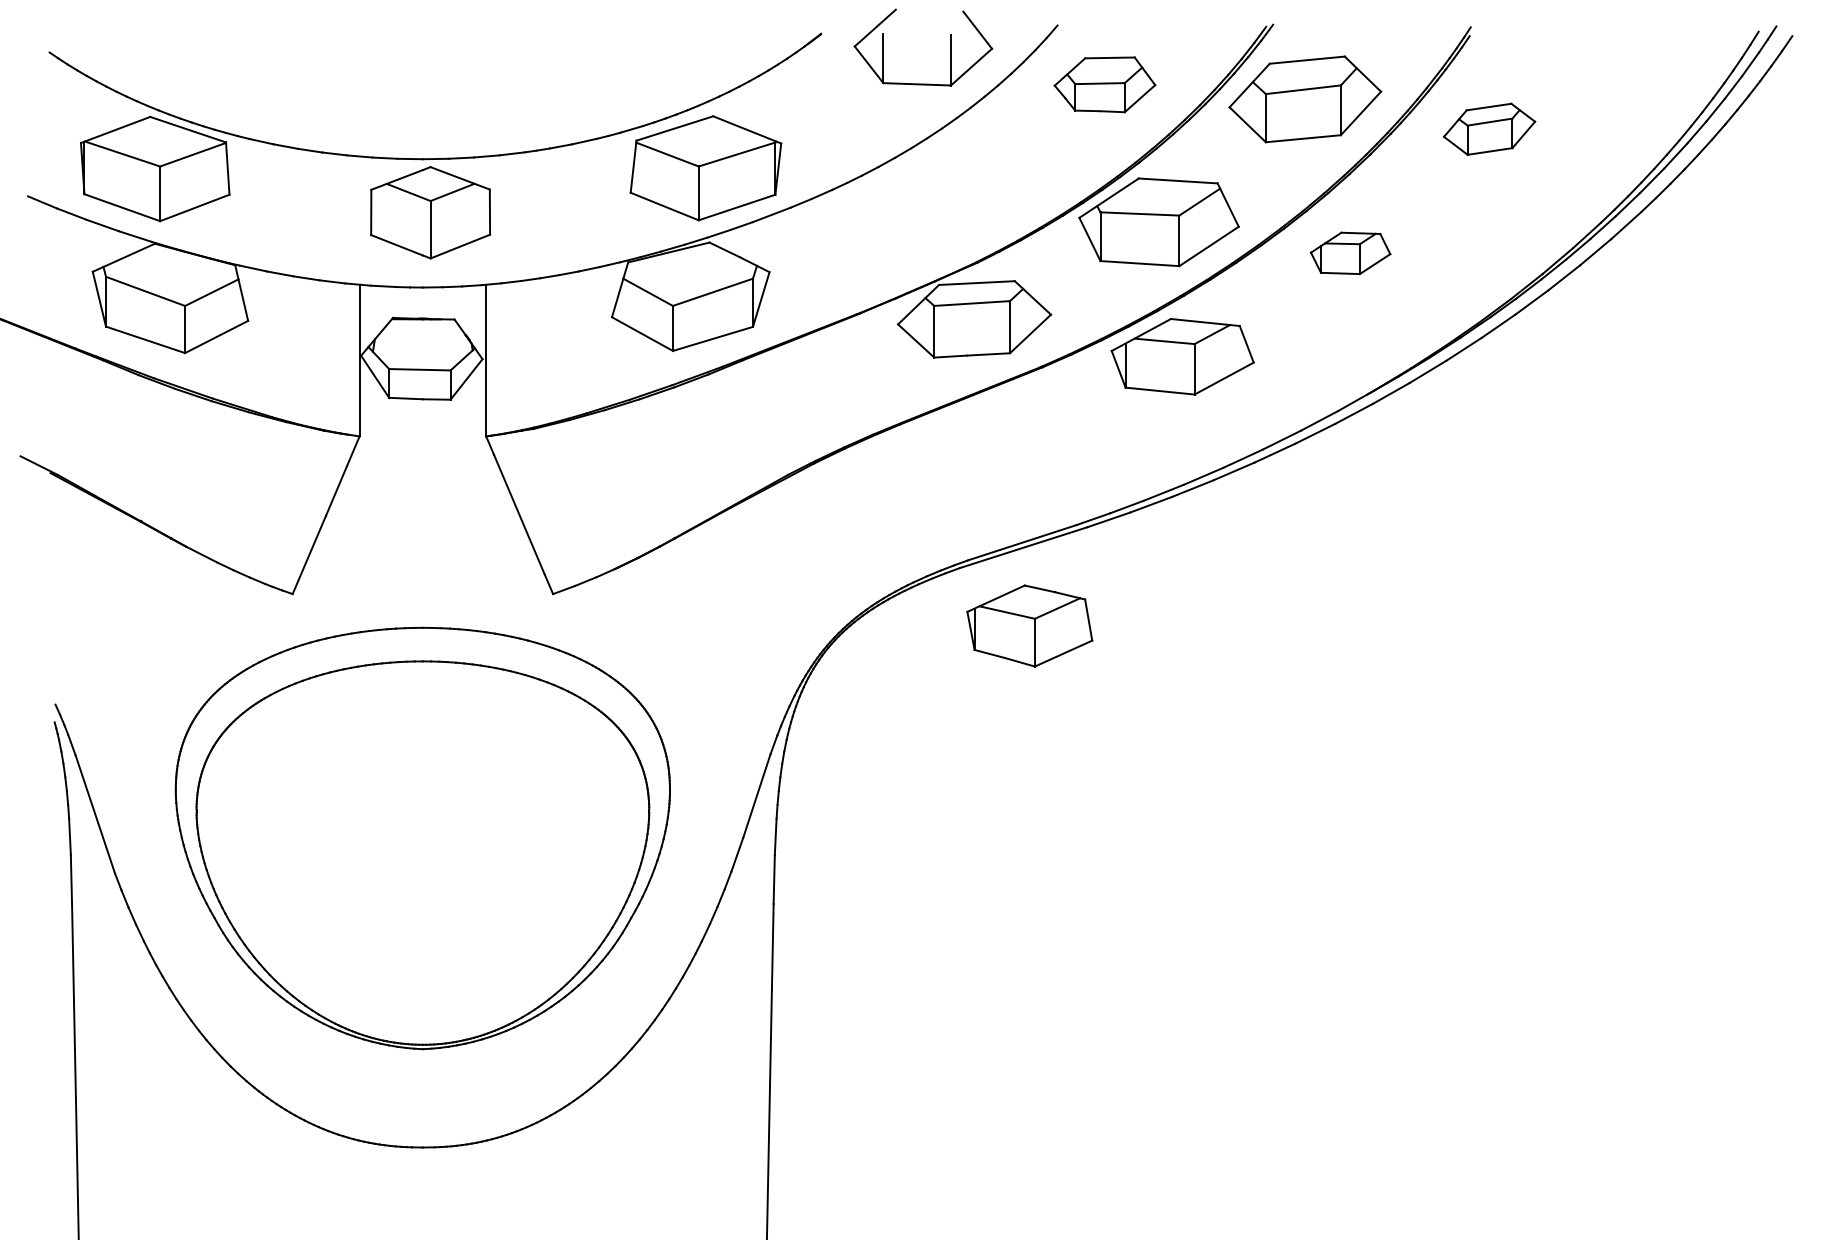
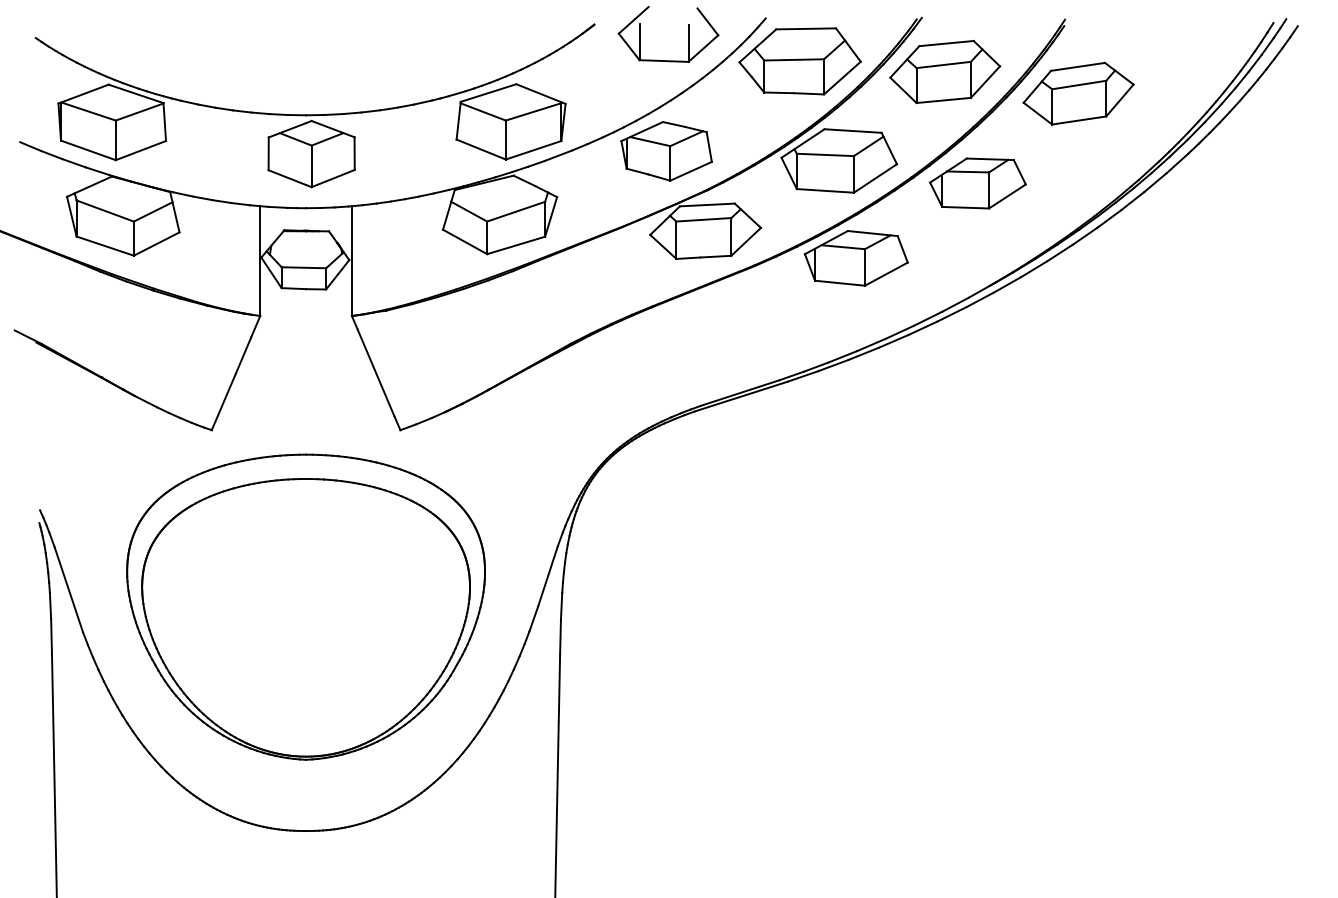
part: (1104, 84) -> (799, 61), size x1.67
part: (1489, 129) -> (1078, 93), size x1.67
part: (1349, 253) -> (977, 183), size x1.67
part: (1029, 626) -> (666, 151), moved

